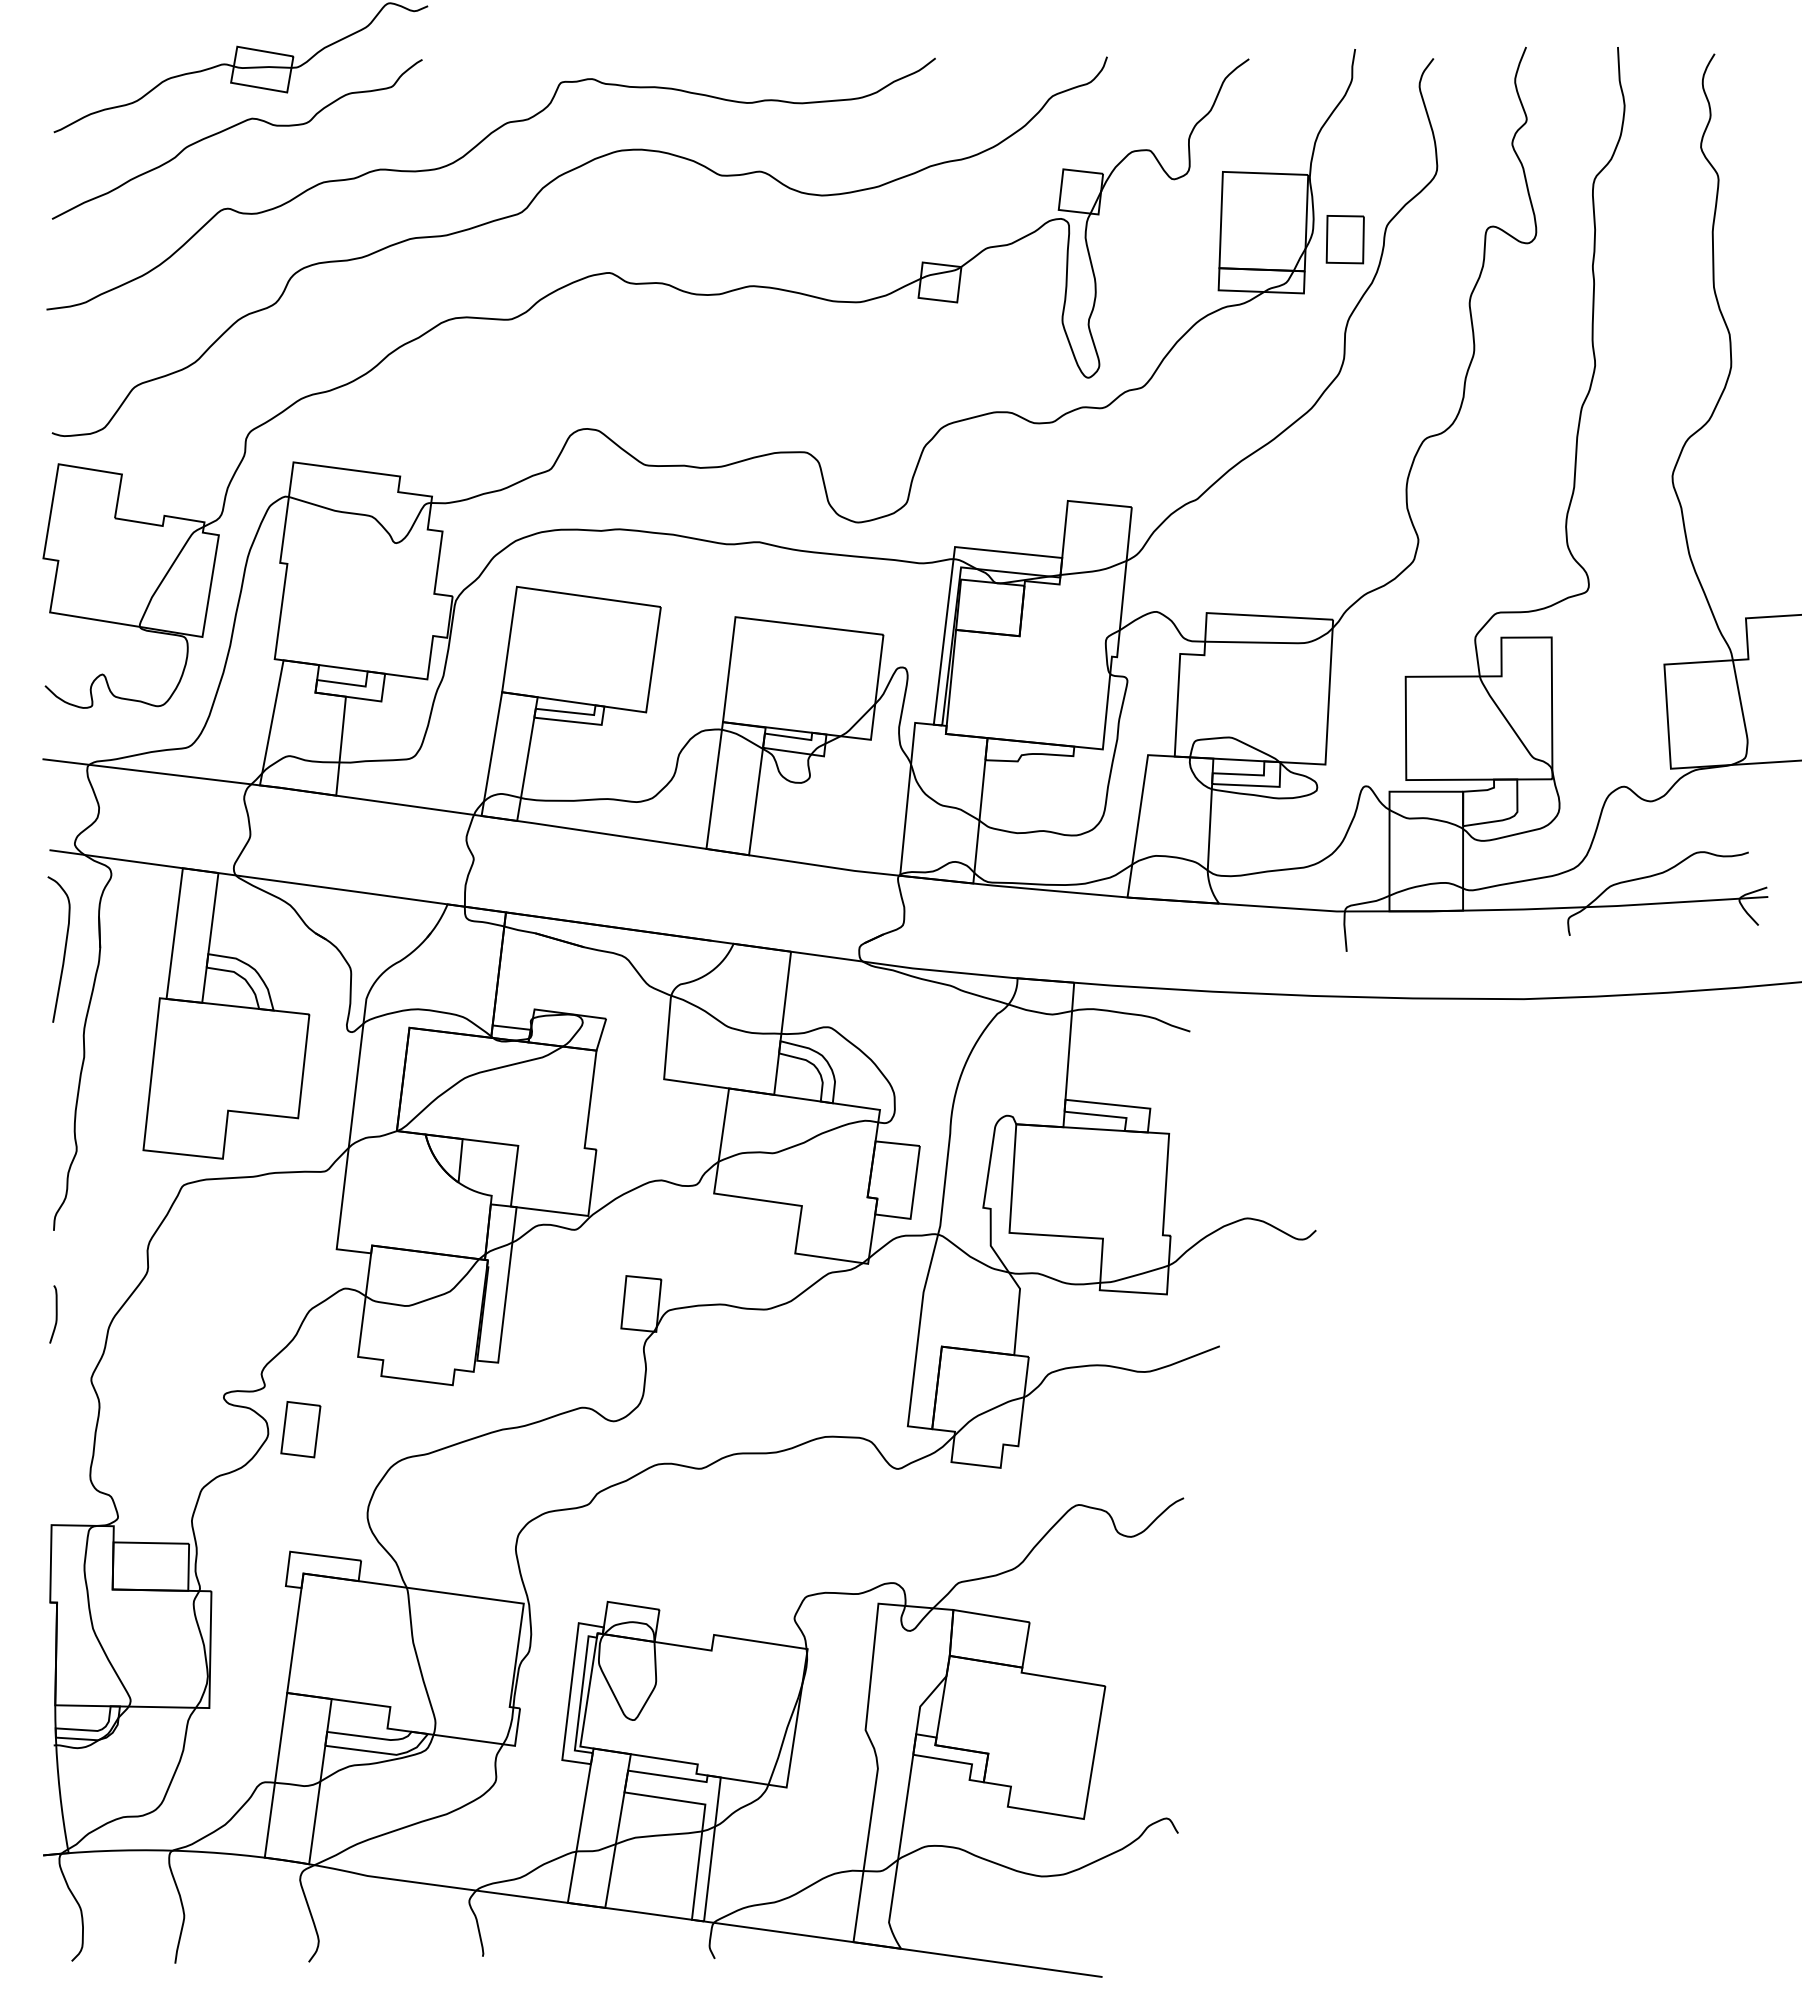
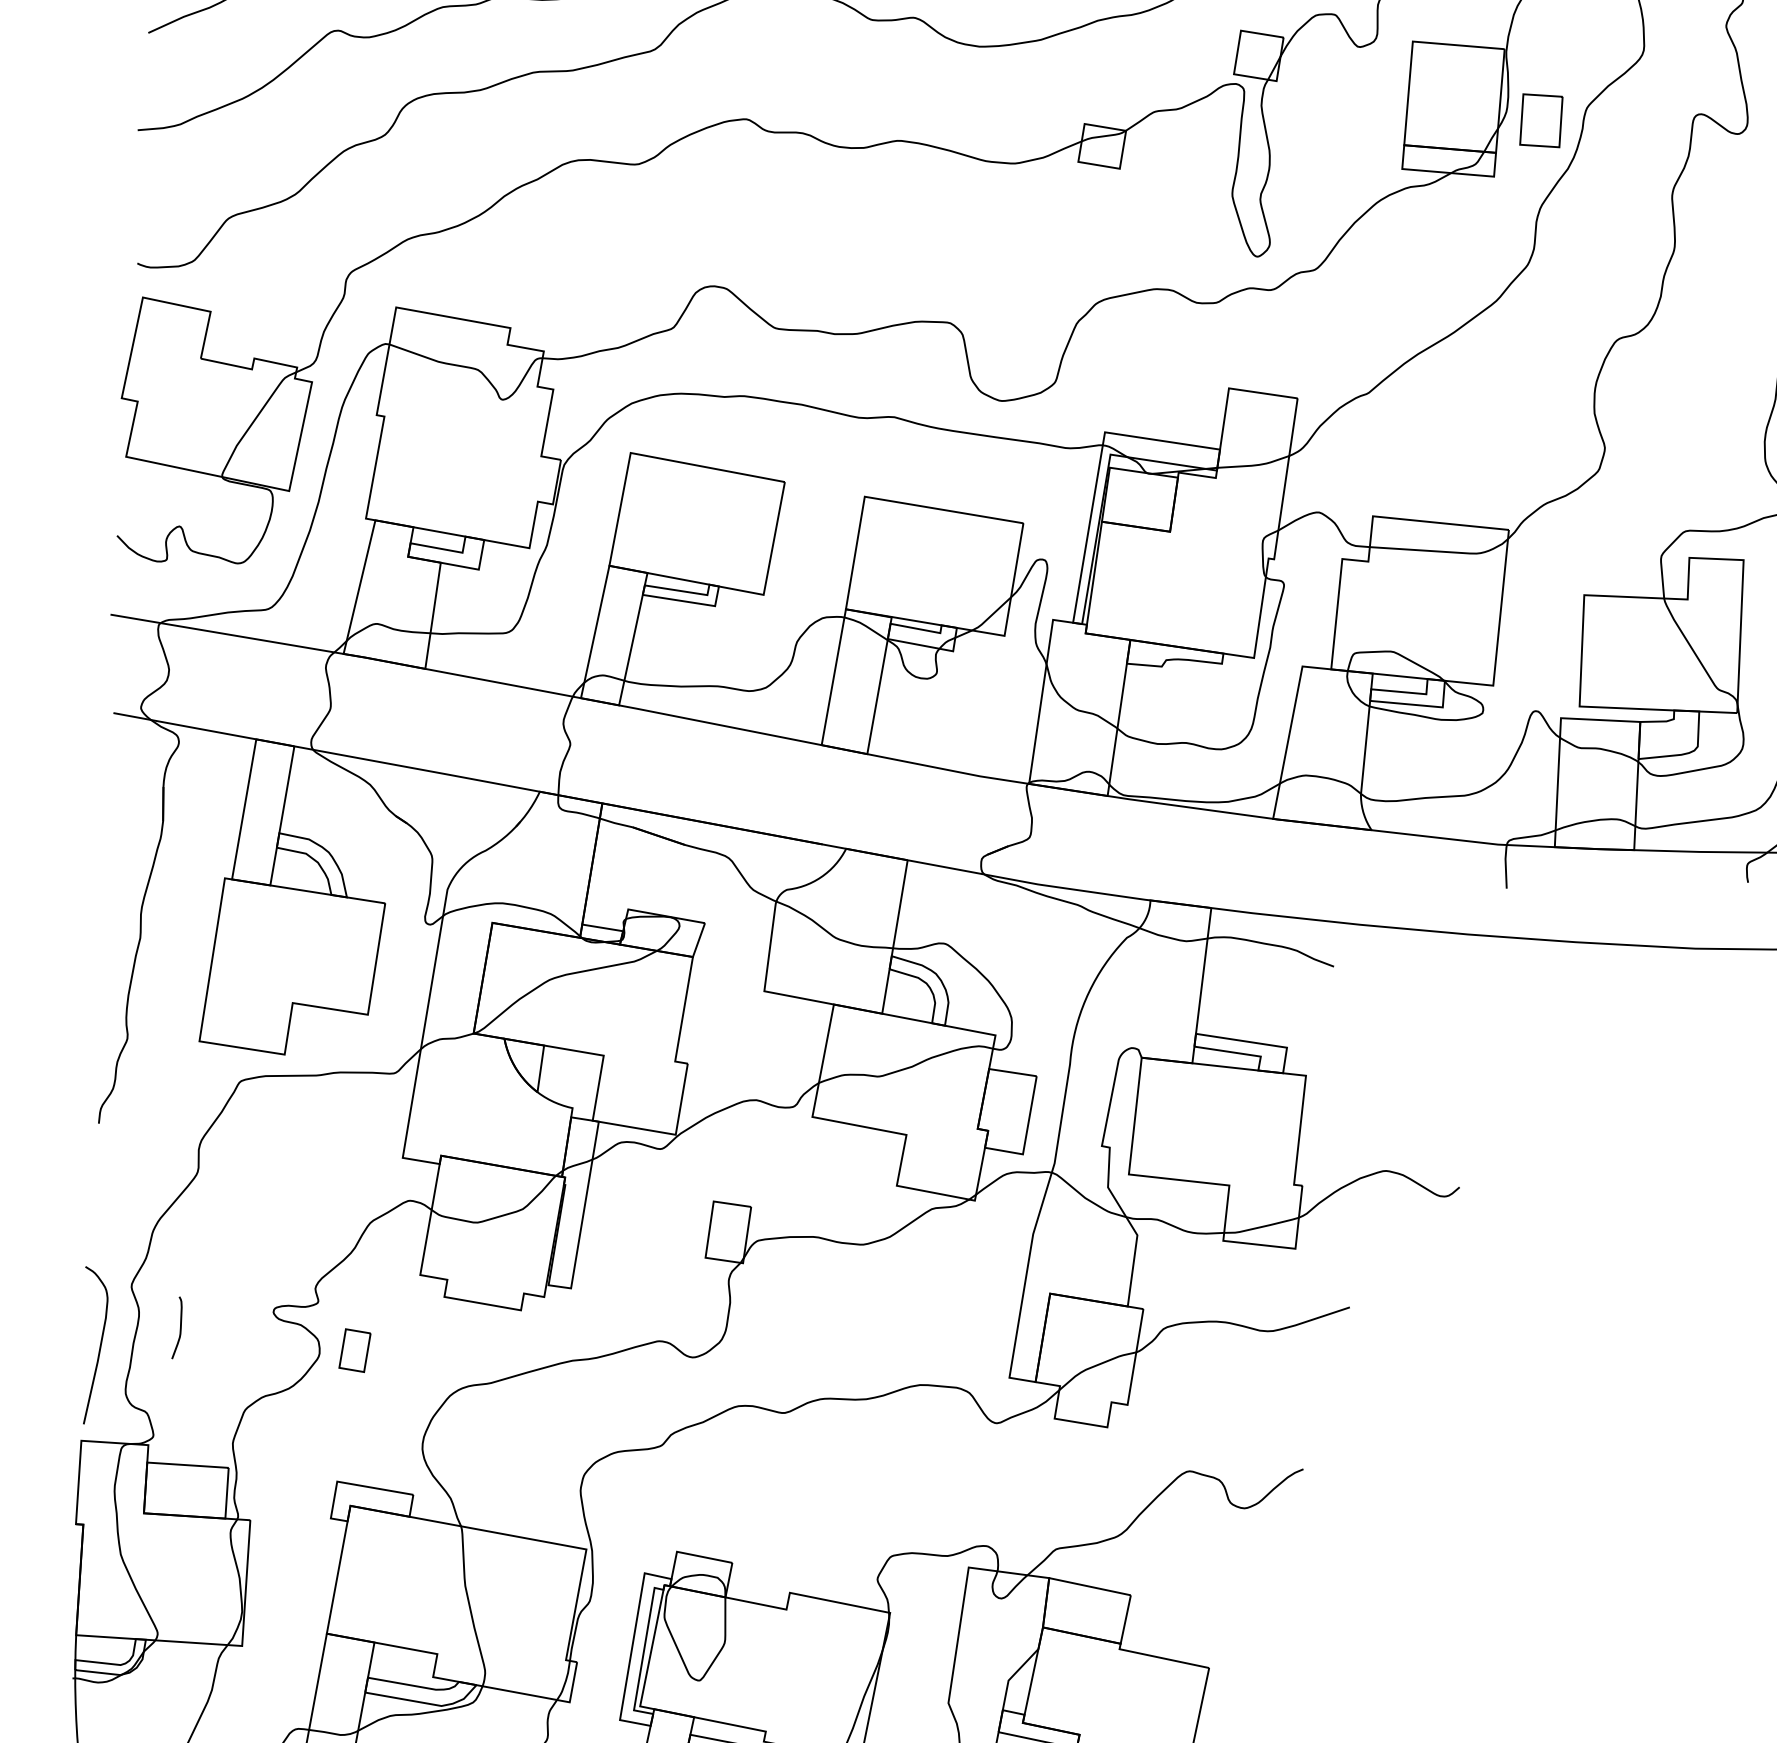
curve: (64, 949) -> (99, 1345), moved
curve: (55, 1314) -> (179, 1328), moved
part: (300, 1429) -> (354, 1350), size x0.7

